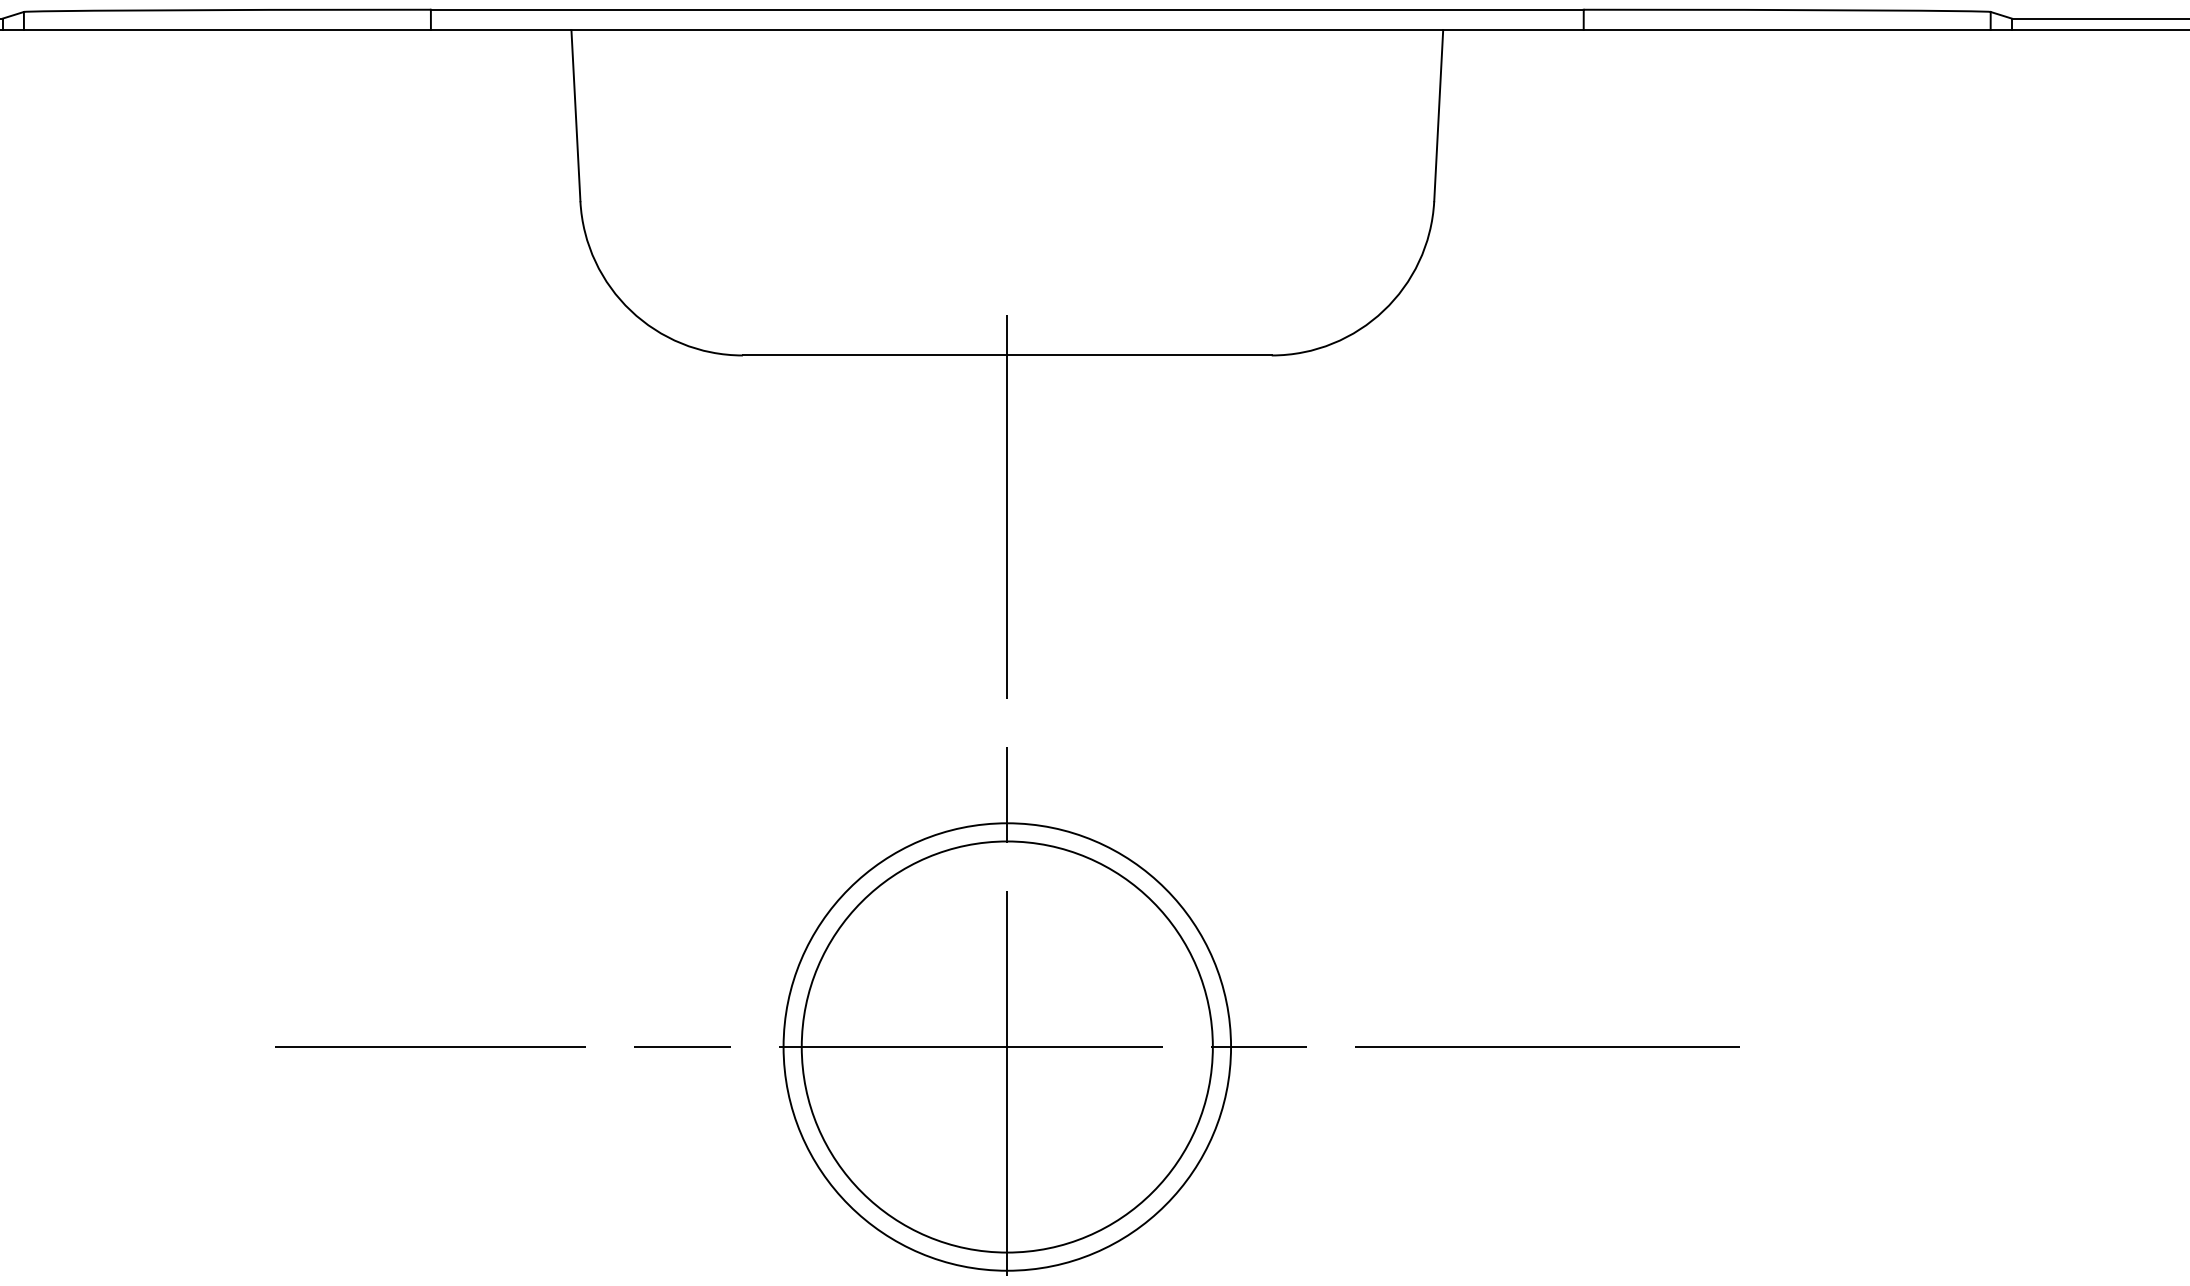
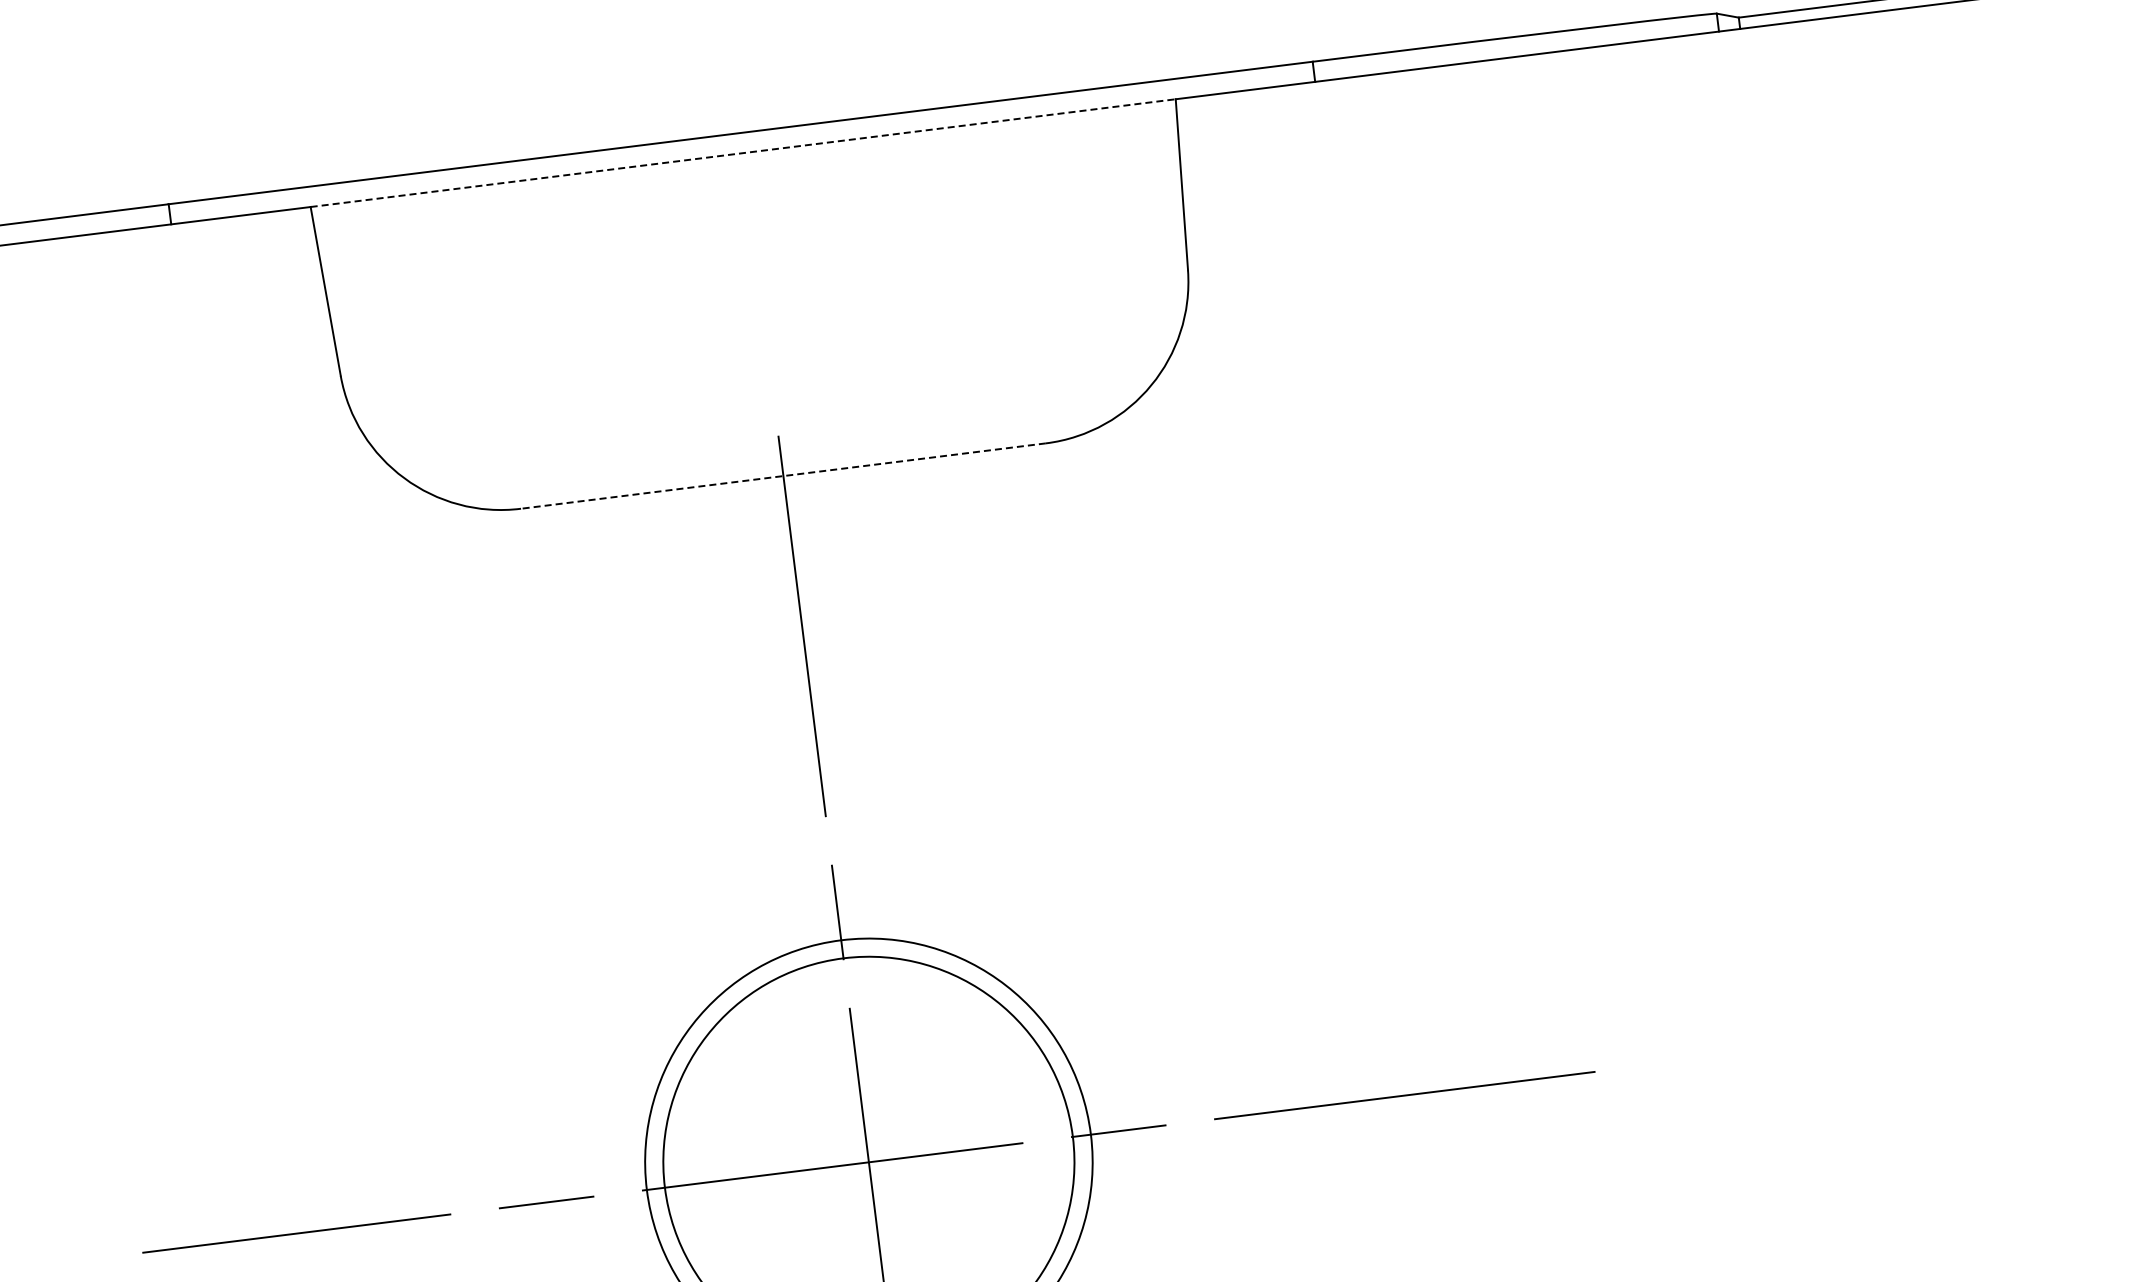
line: (1007, 30) -> (743, 153), solid -> dashed
line: (1006, 355) -> (782, 476), solid -> dashed

